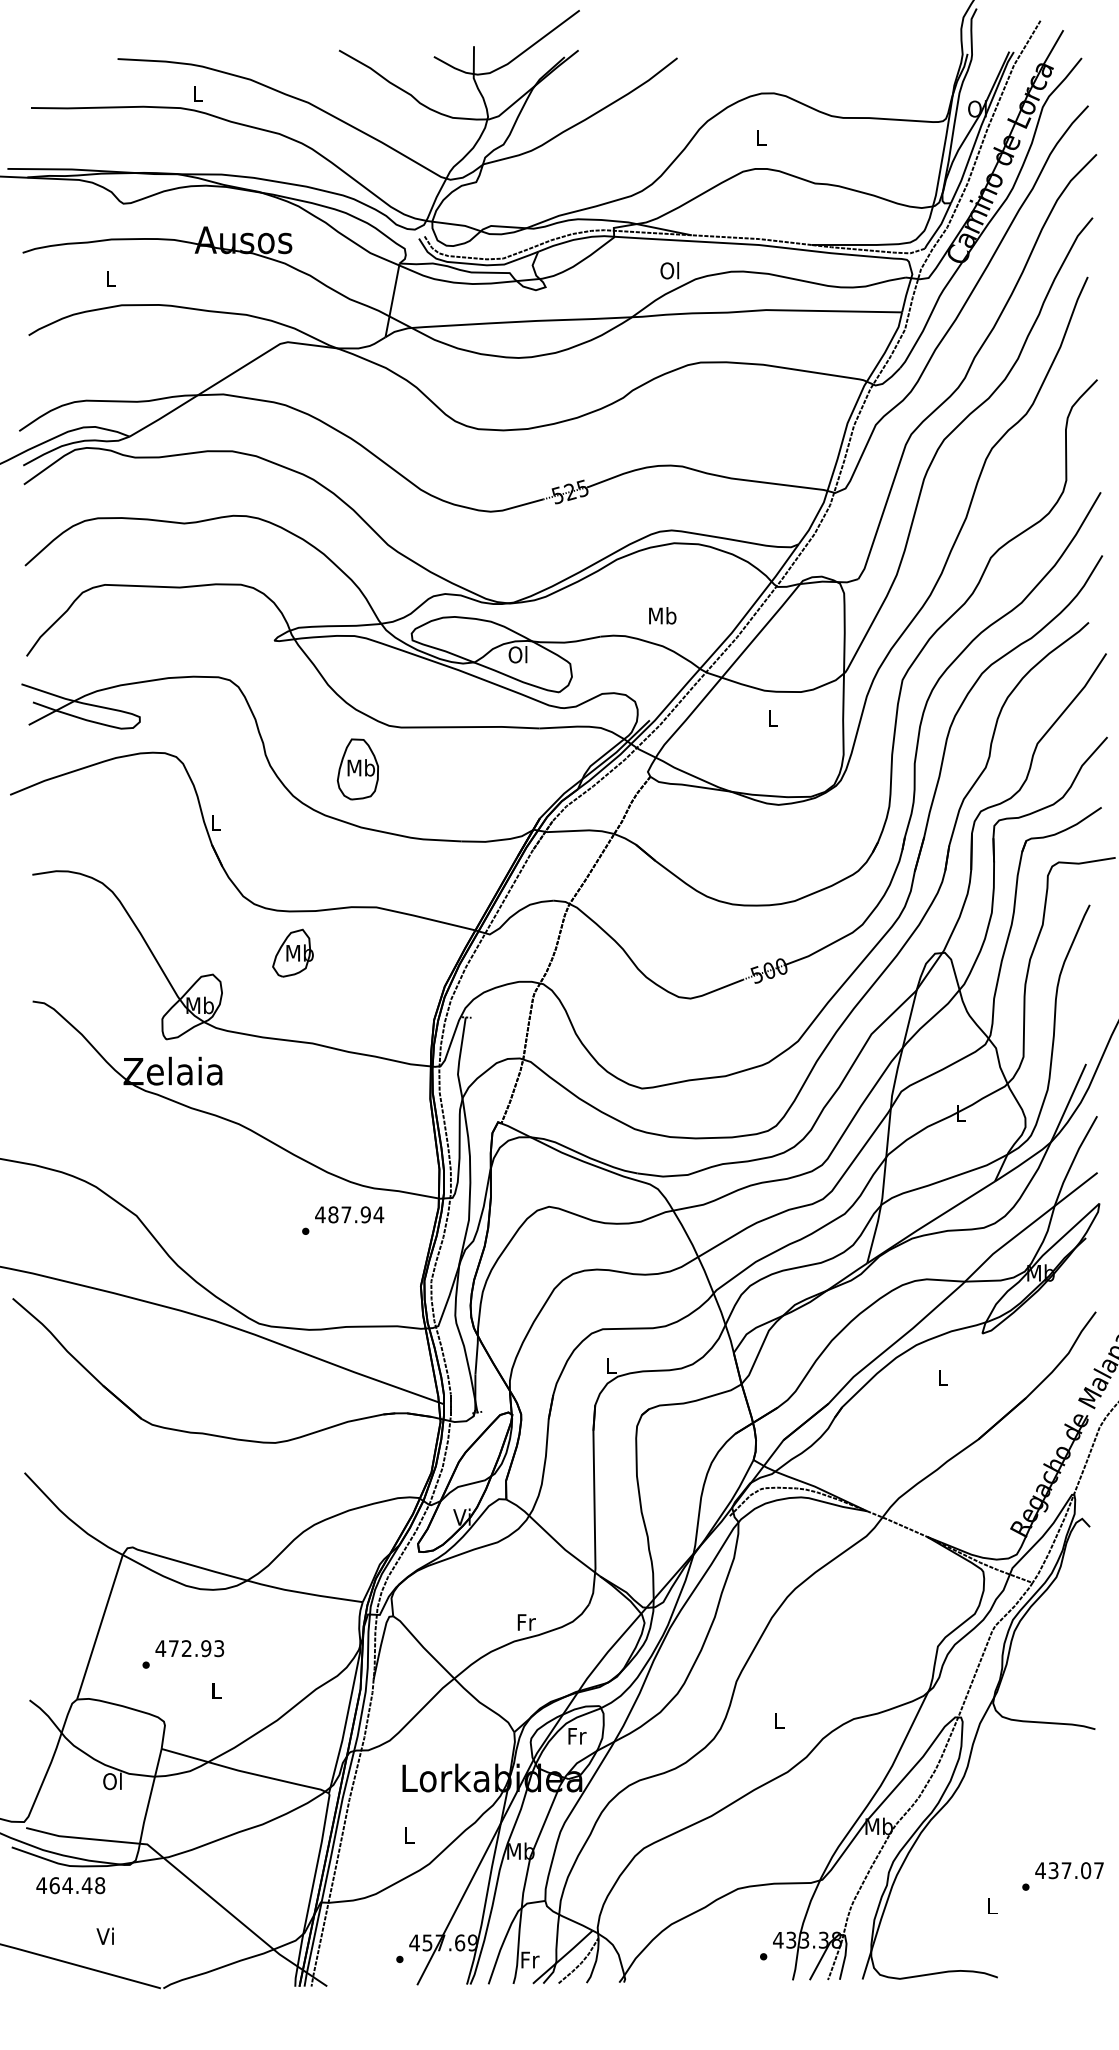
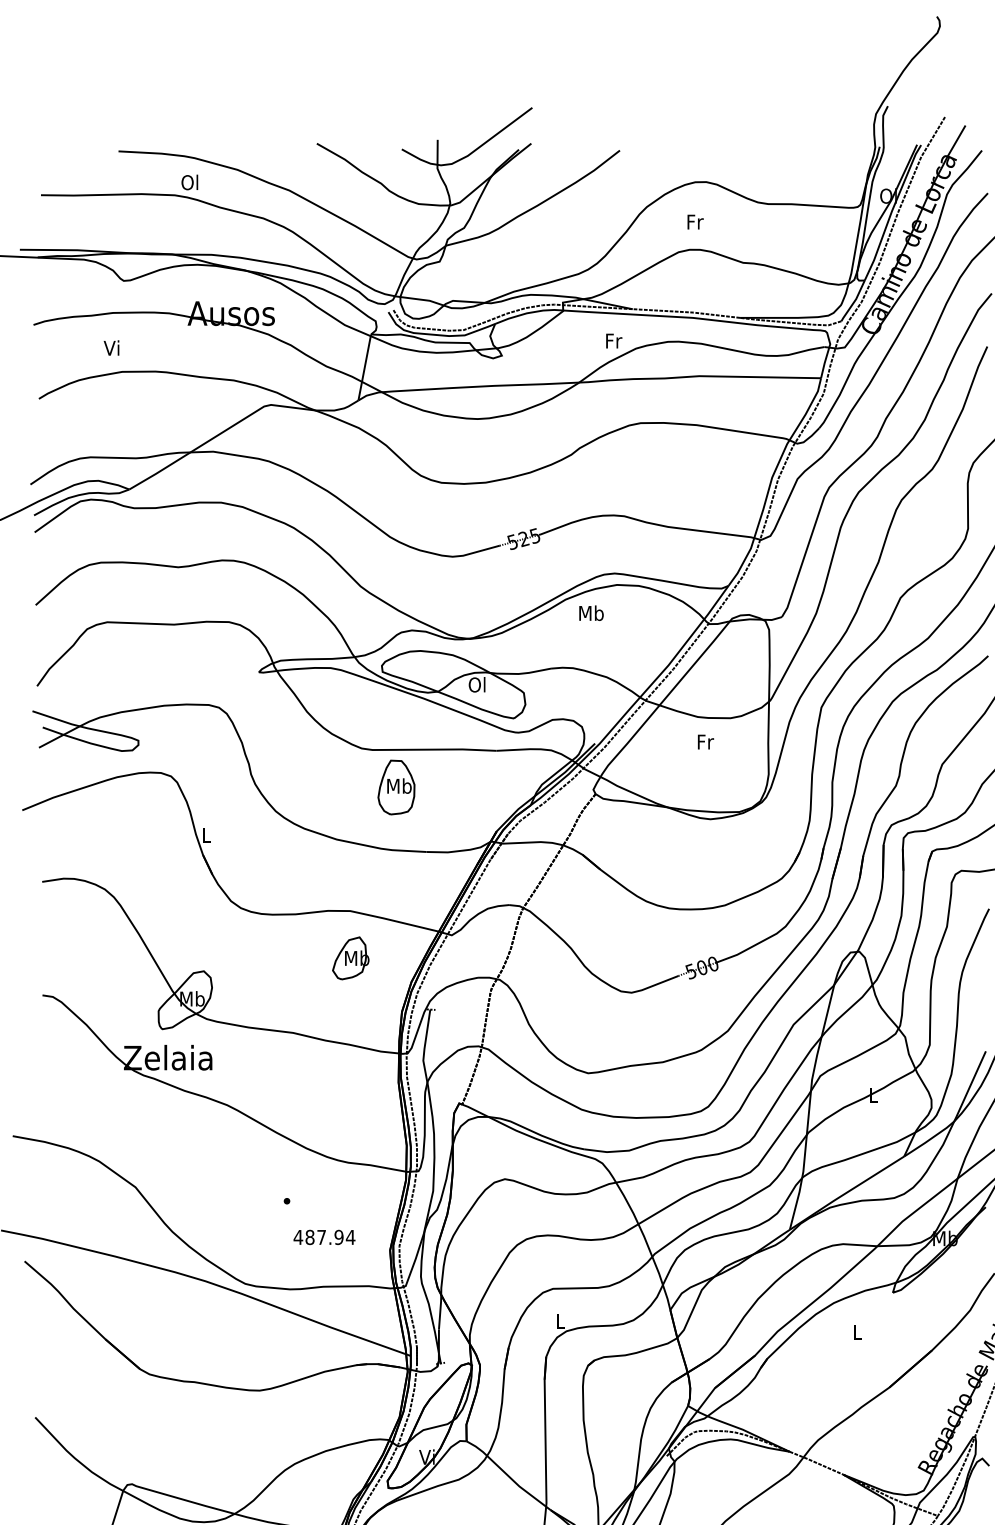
text: (197, 93) -> (190, 182), L -> Ol
text: (762, 137) -> (696, 221), L -> Fr
text: (670, 270) -> (613, 340), Ol -> Fr
text: (109, 278) -> (111, 347), L -> Vi
text: (662, 615) -> (591, 612), moved
text: (773, 718) -> (705, 741), L -> Fr
part: (357, 769) -> (396, 787), moved
part: (292, 952) -> (350, 957), moved
text: (349, 1214) -> (324, 1237), moved

